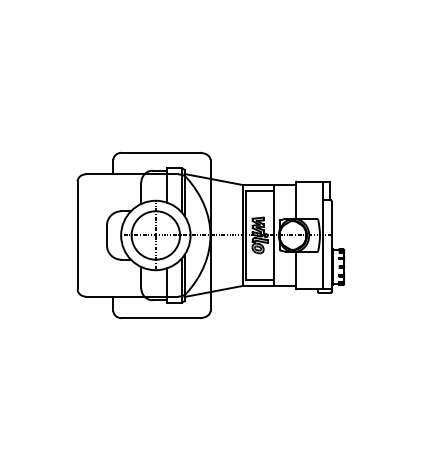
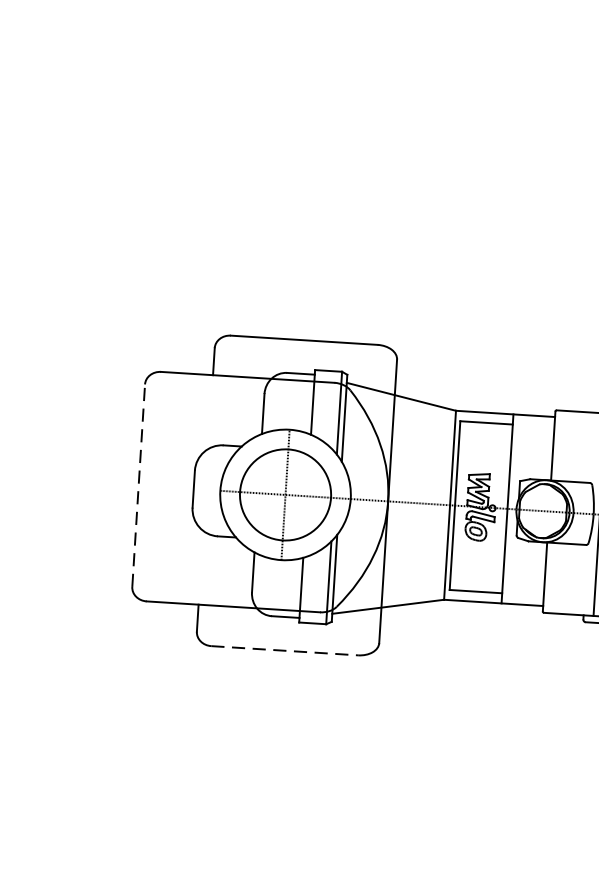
line: (77, 235) -> (138, 485), solid -> dashed
line: (161, 318) -> (286, 651), solid -> dashed

